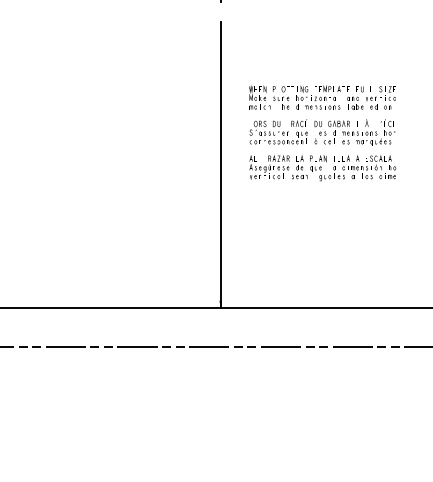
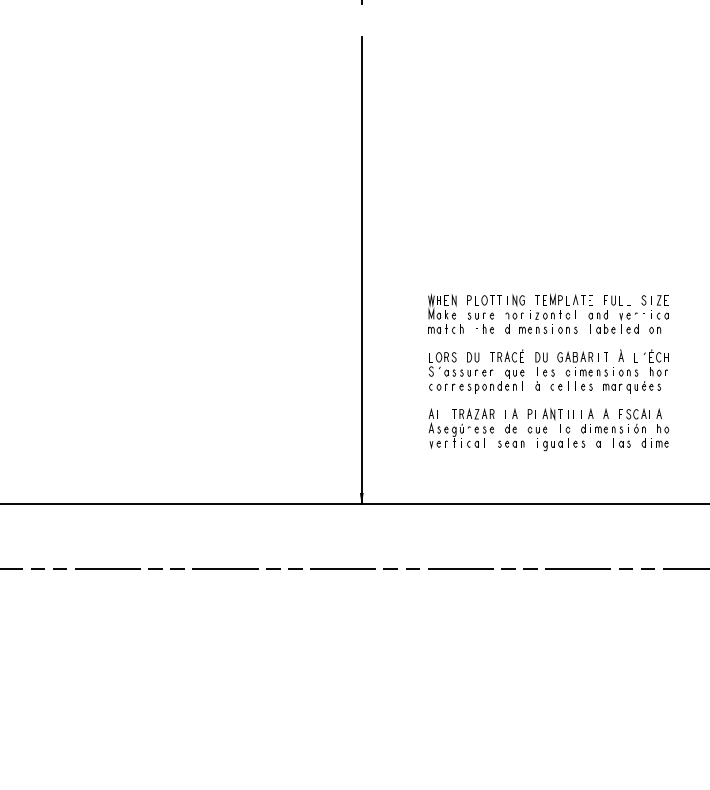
part: (322, 133) -> (548, 372), moved

